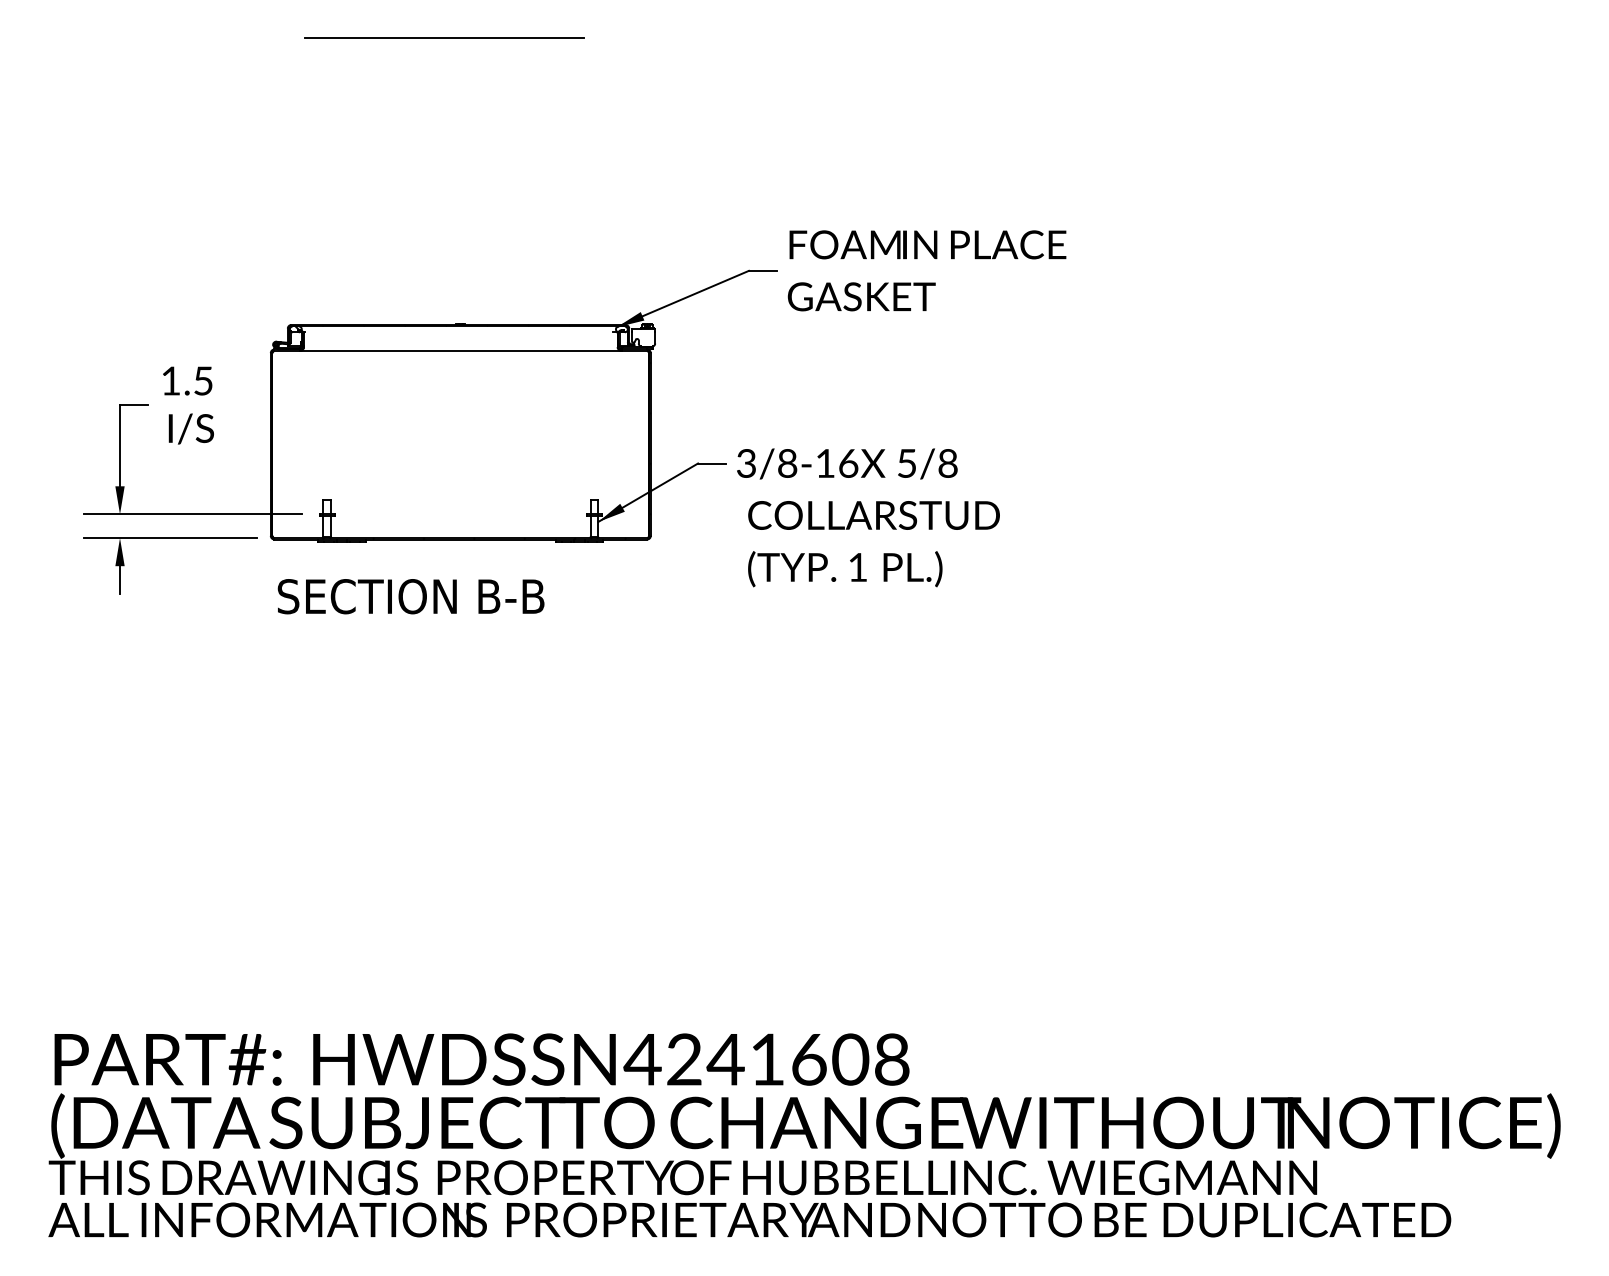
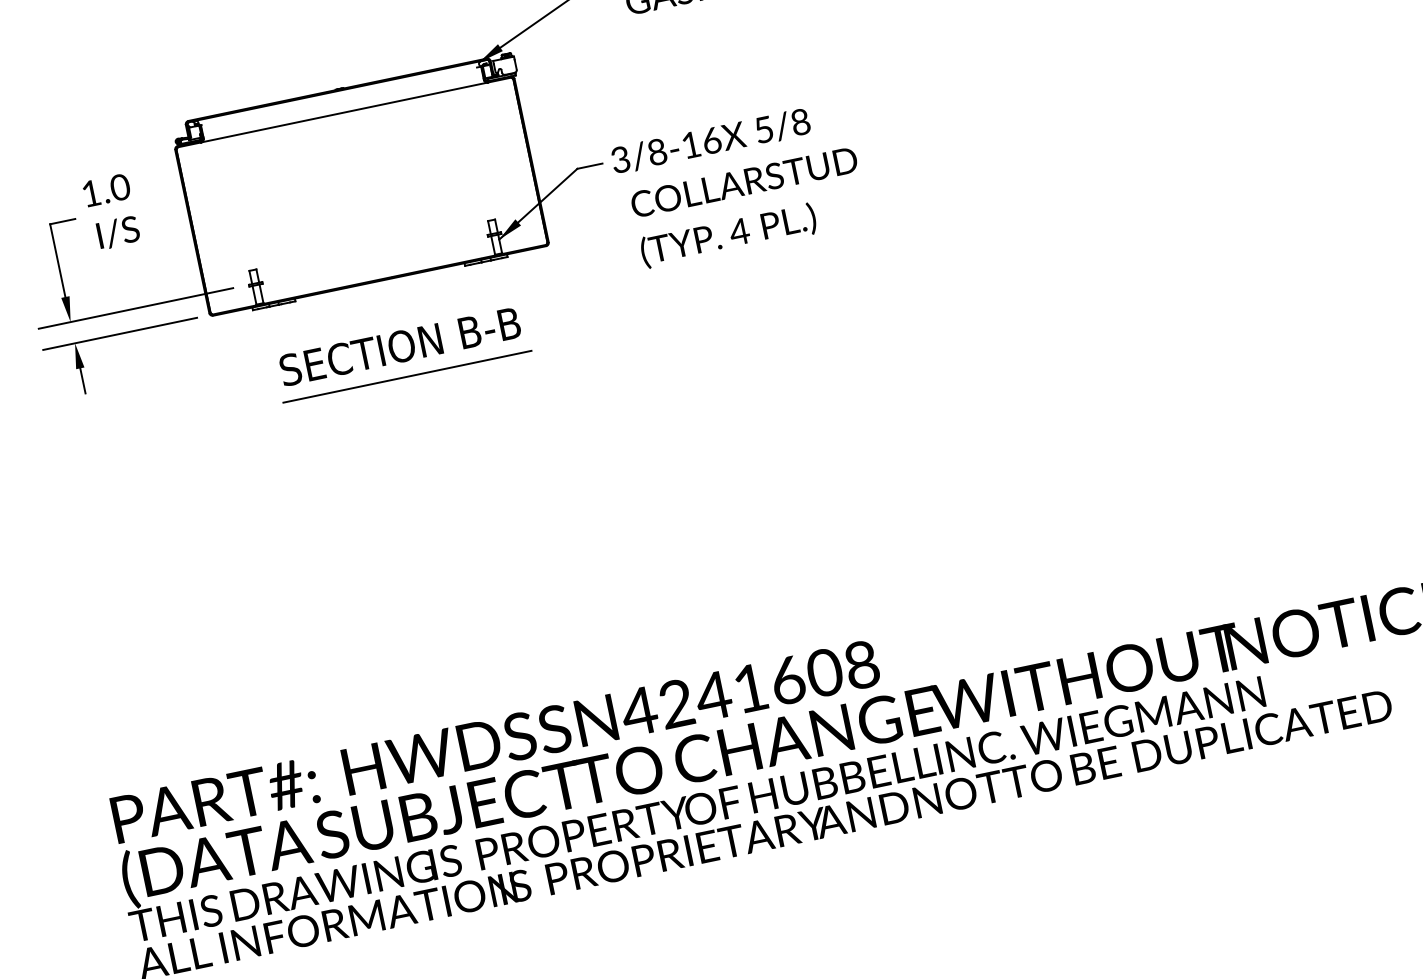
text: (203, 380) -> (120, 186), 1.5 -> 1.0
text: (857, 567) -> (739, 231), 1 -> 4
text: (410, 596) -> (399, 346), moved
line: (468, 648) -> (406, 376), added

